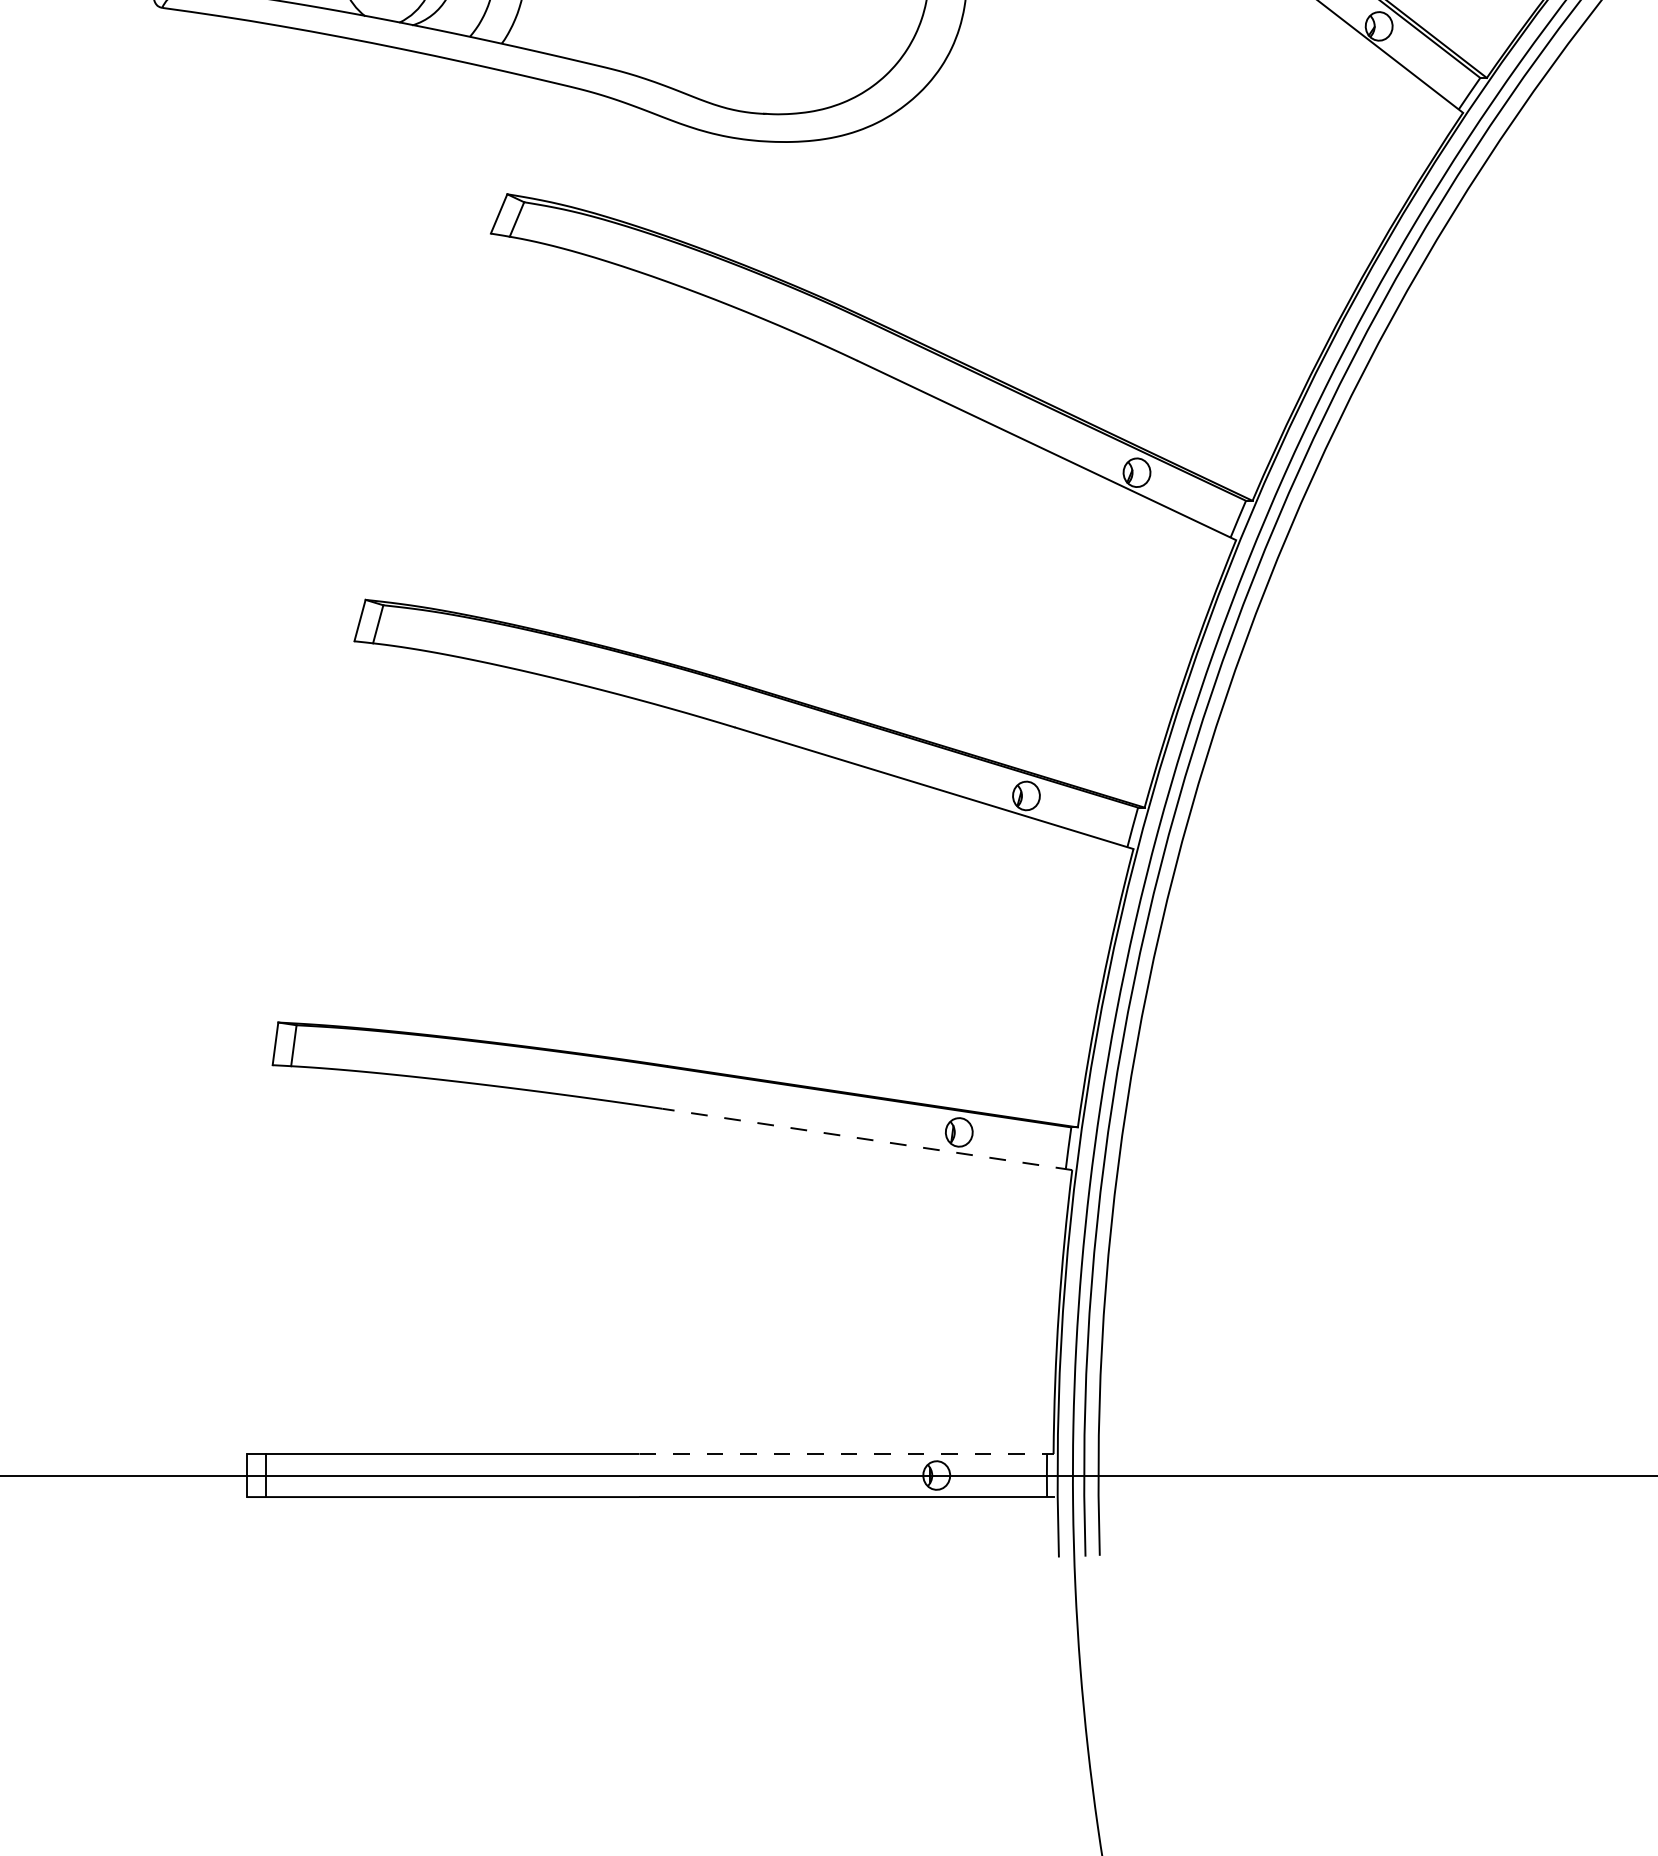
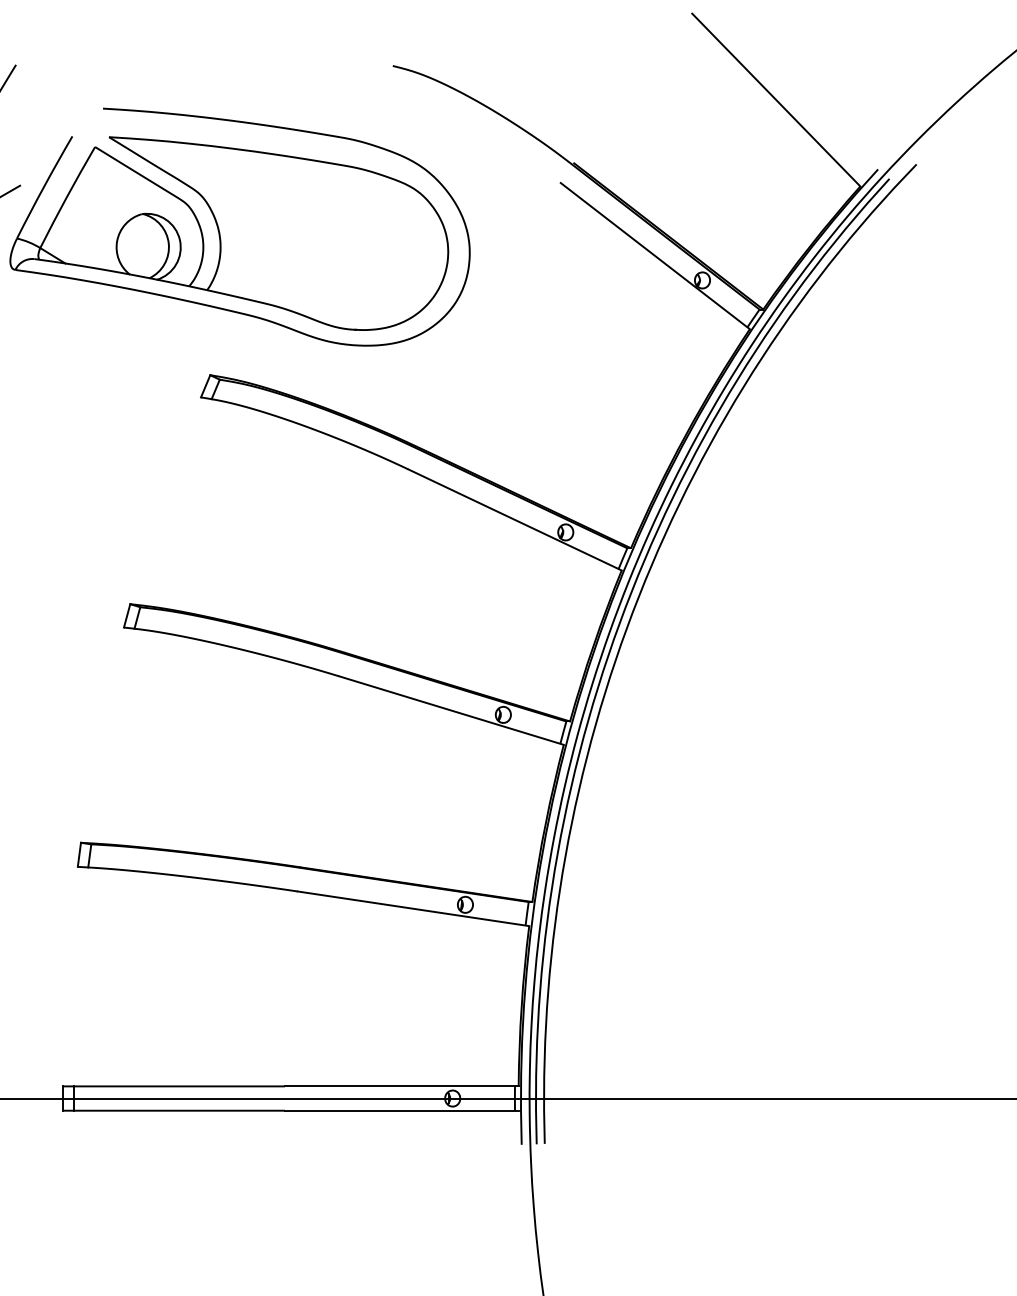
line: (867, 1138) -> (413, 908), dashed -> solid
line: (846, 1454) -> (401, 1086), dashed -> solid

